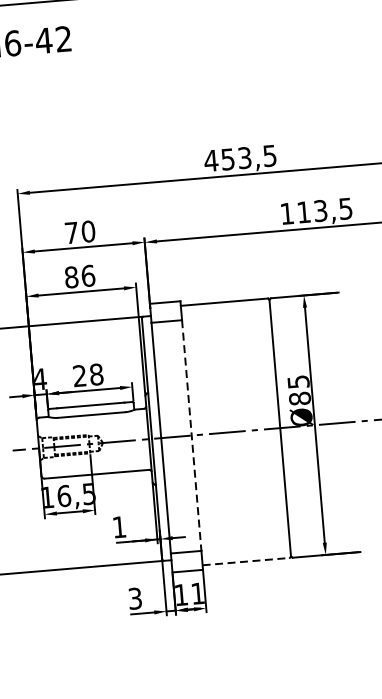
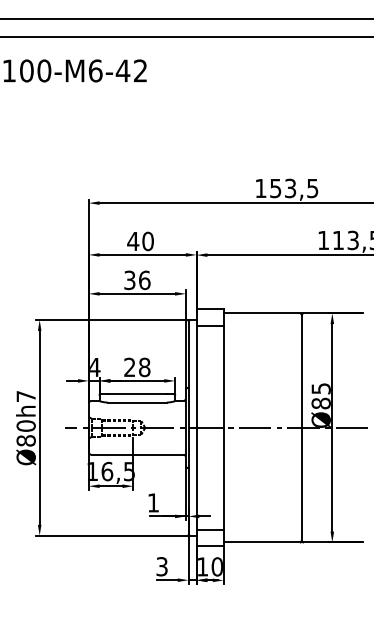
text: (210, 160) -> (260, 188), 453,5 -> 153,5
text: (71, 233) -> (133, 241), 70 -> 40
text: (71, 277) -> (129, 280), 86 -> 36
line: (191, 435) -> (223, 427), dashed -> solid
line: (246, 561) -> (262, 542), dashed -> solid
text: (196, 593) -> (216, 566), 11 -> 10

